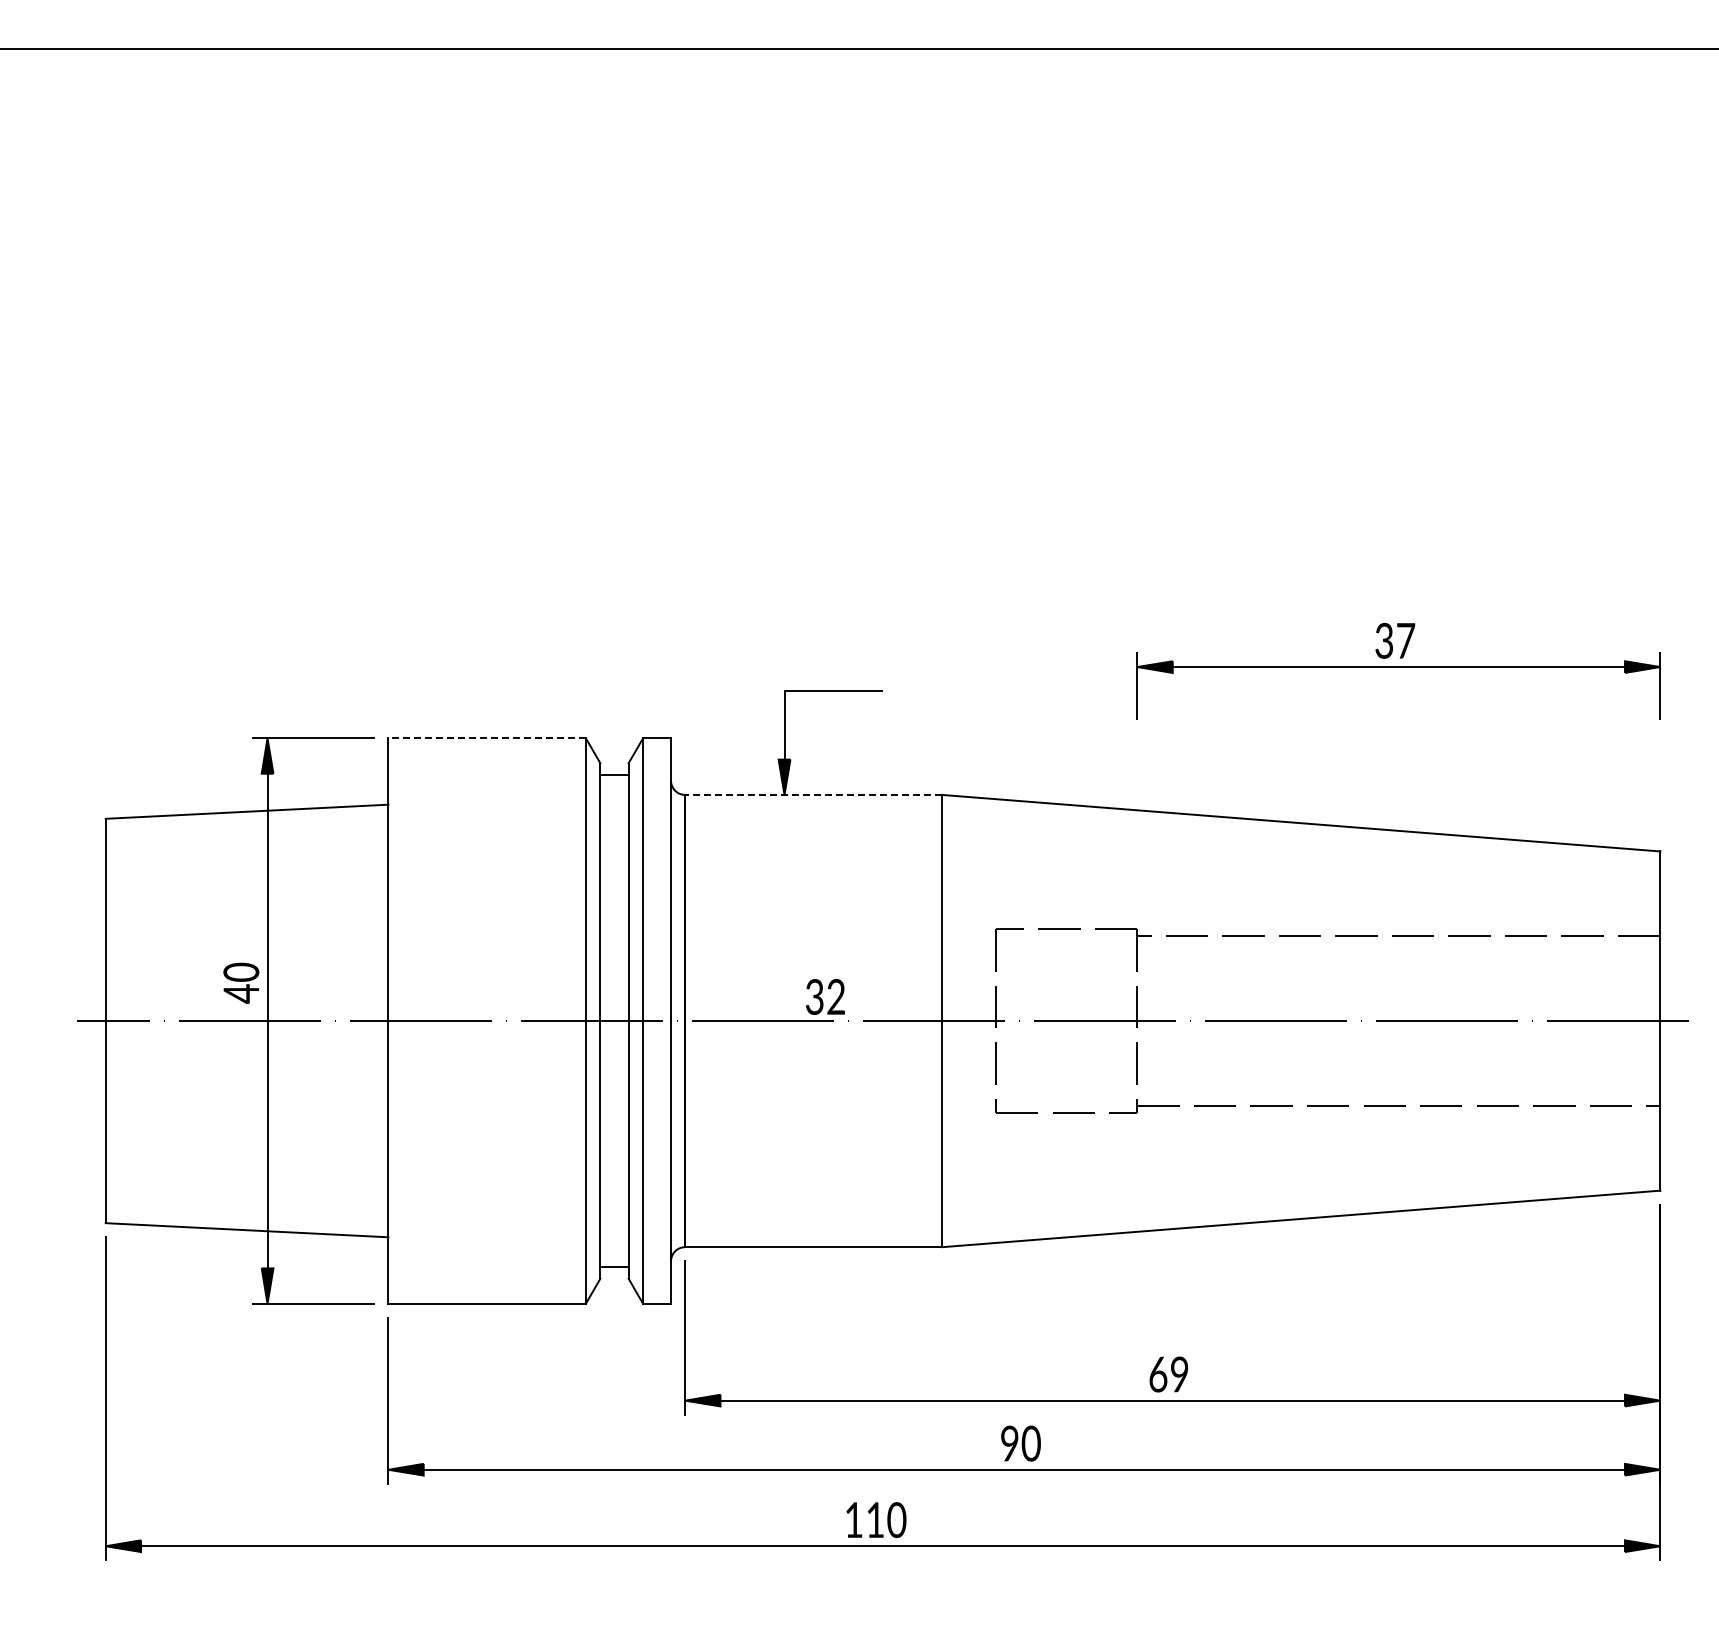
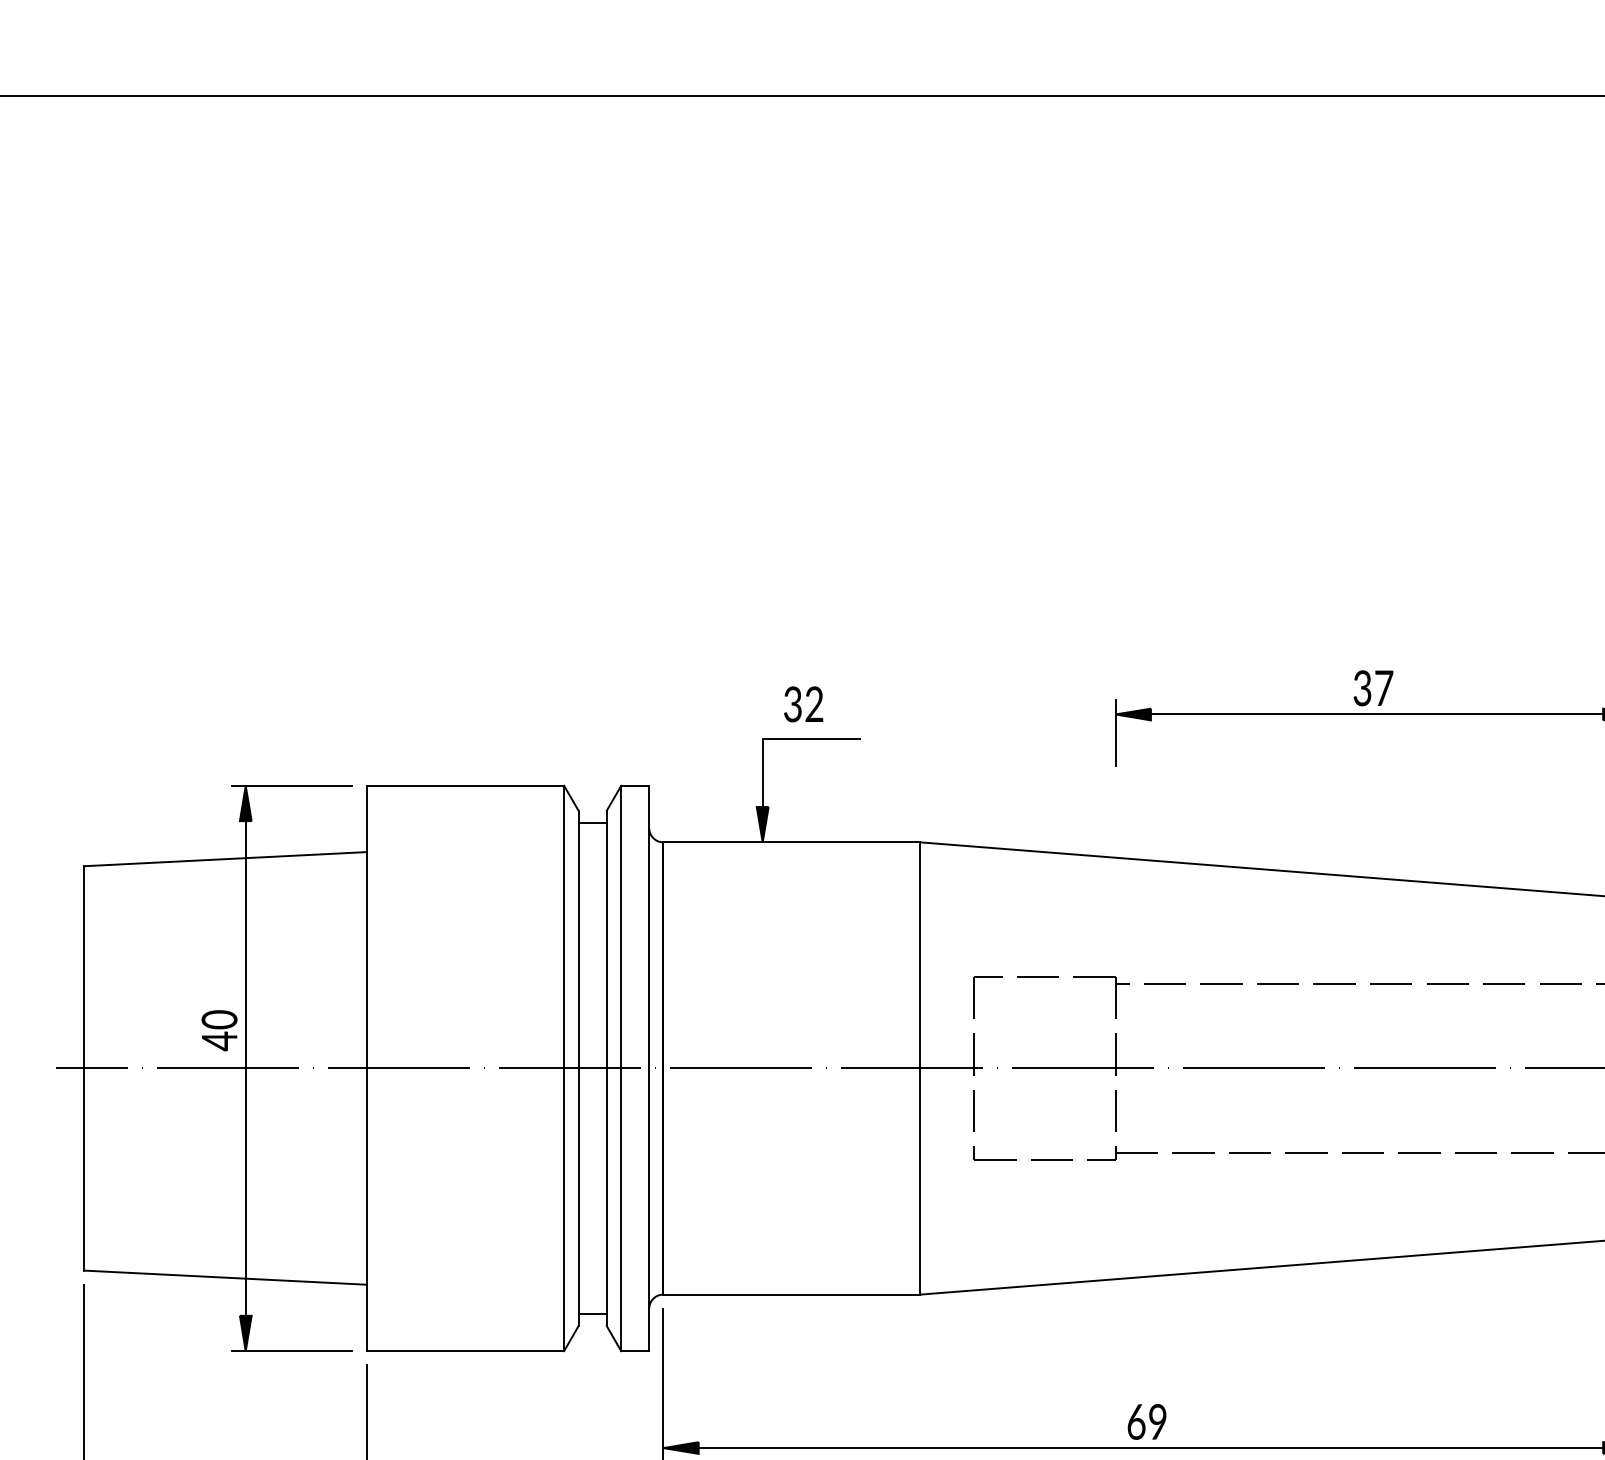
line: (487, 738) -> (465, 785), dashed -> solid
line: (813, 794) -> (791, 841), dashed -> solid
text: (825, 996) -> (803, 703), moved

